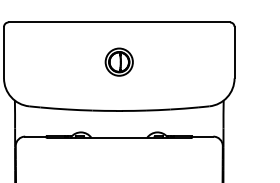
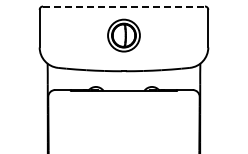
line: (119, 22) -> (124, 6), solid -> dashed
part: (118, 62) -> (123, 35), size x1.6

